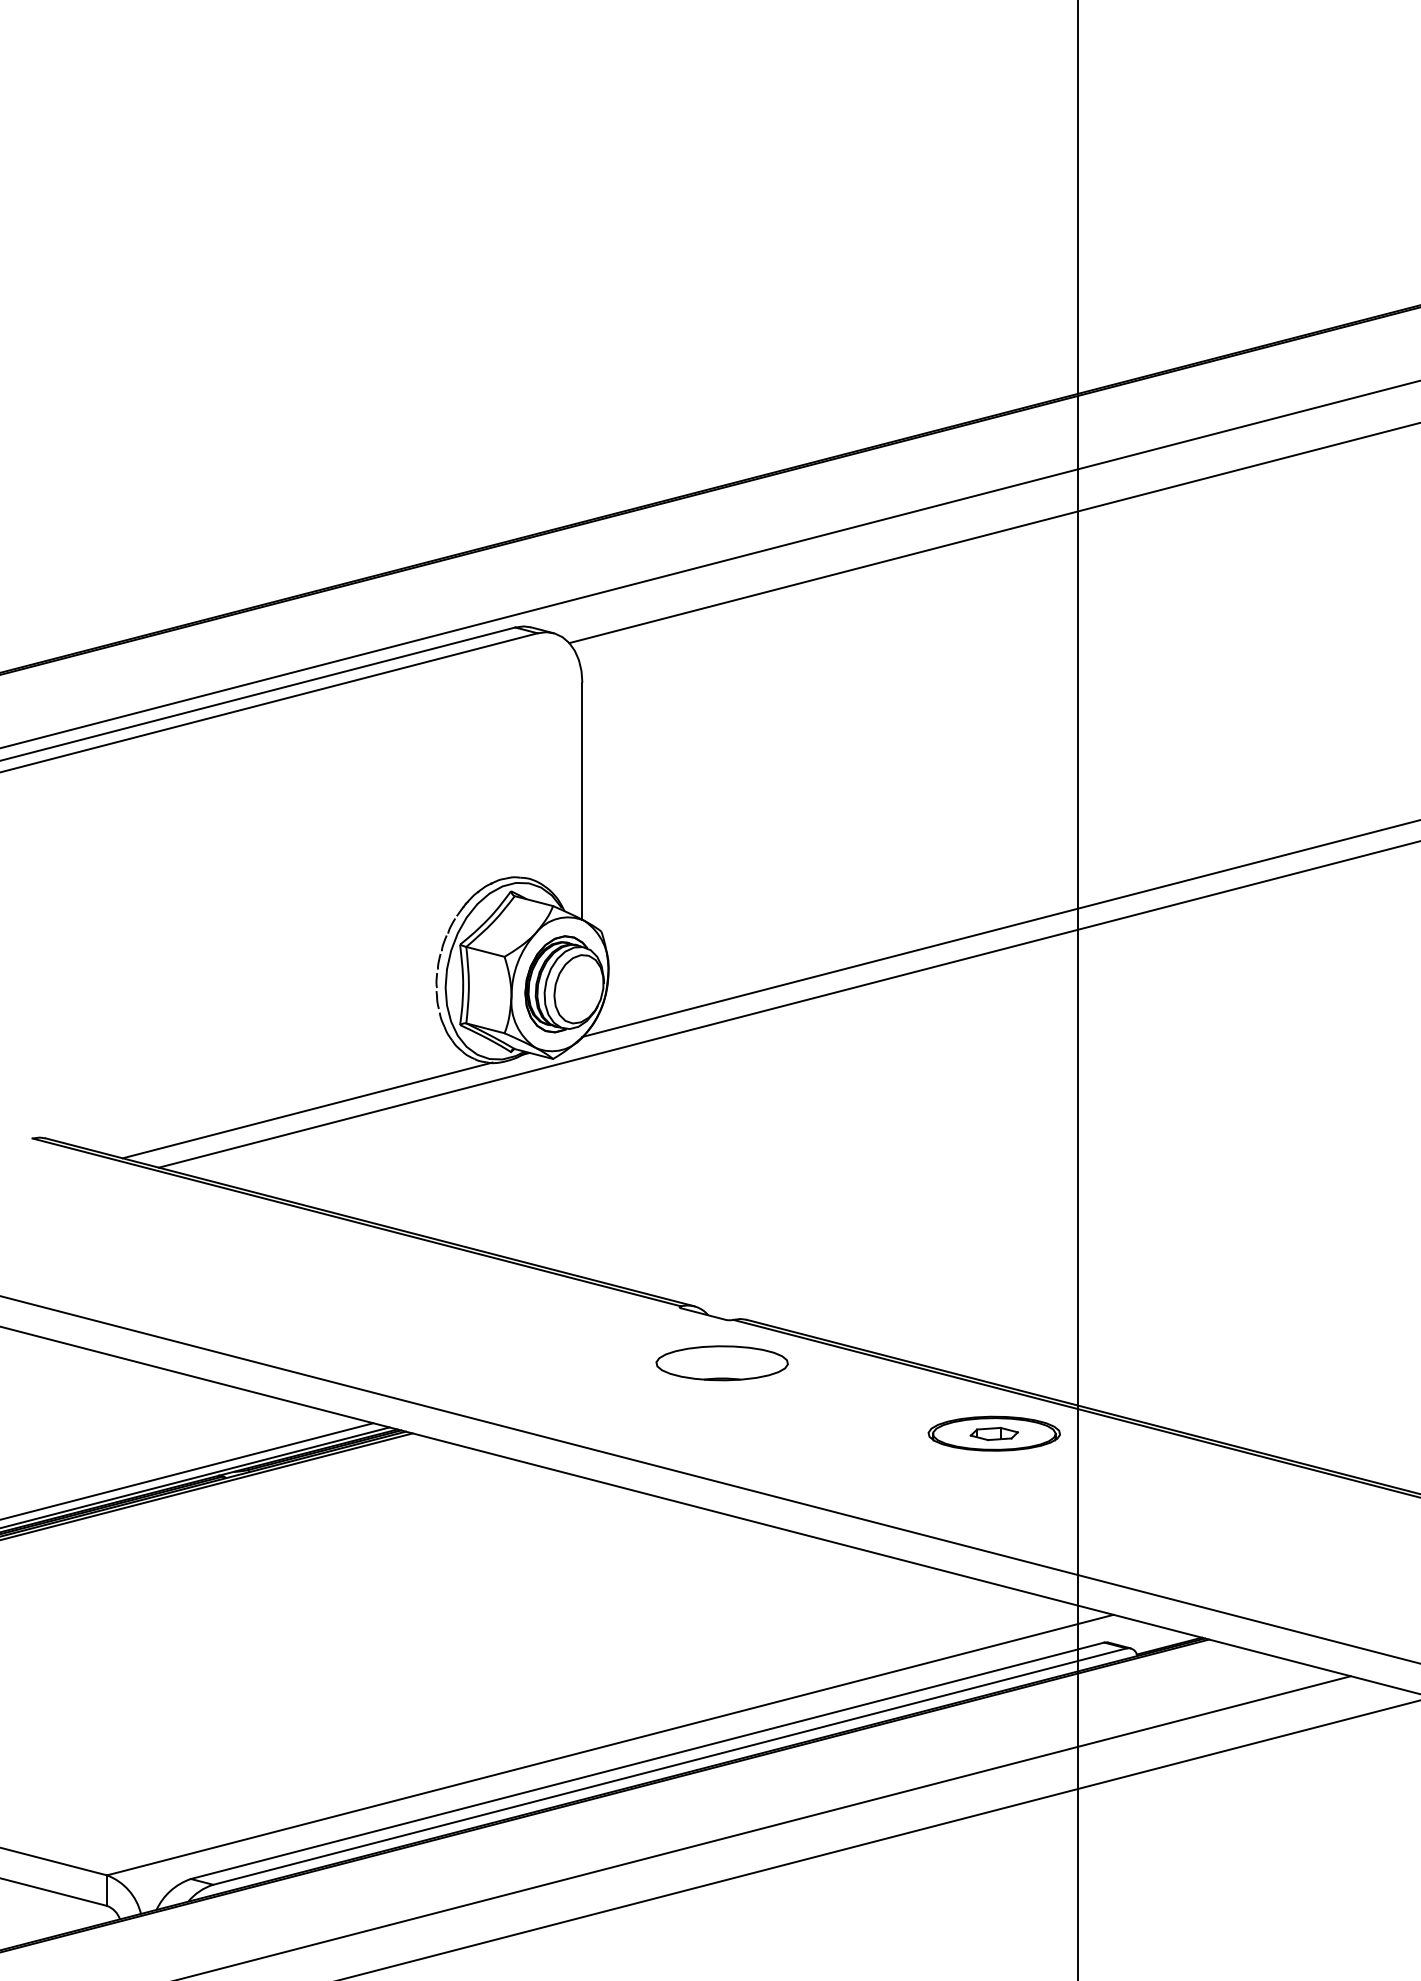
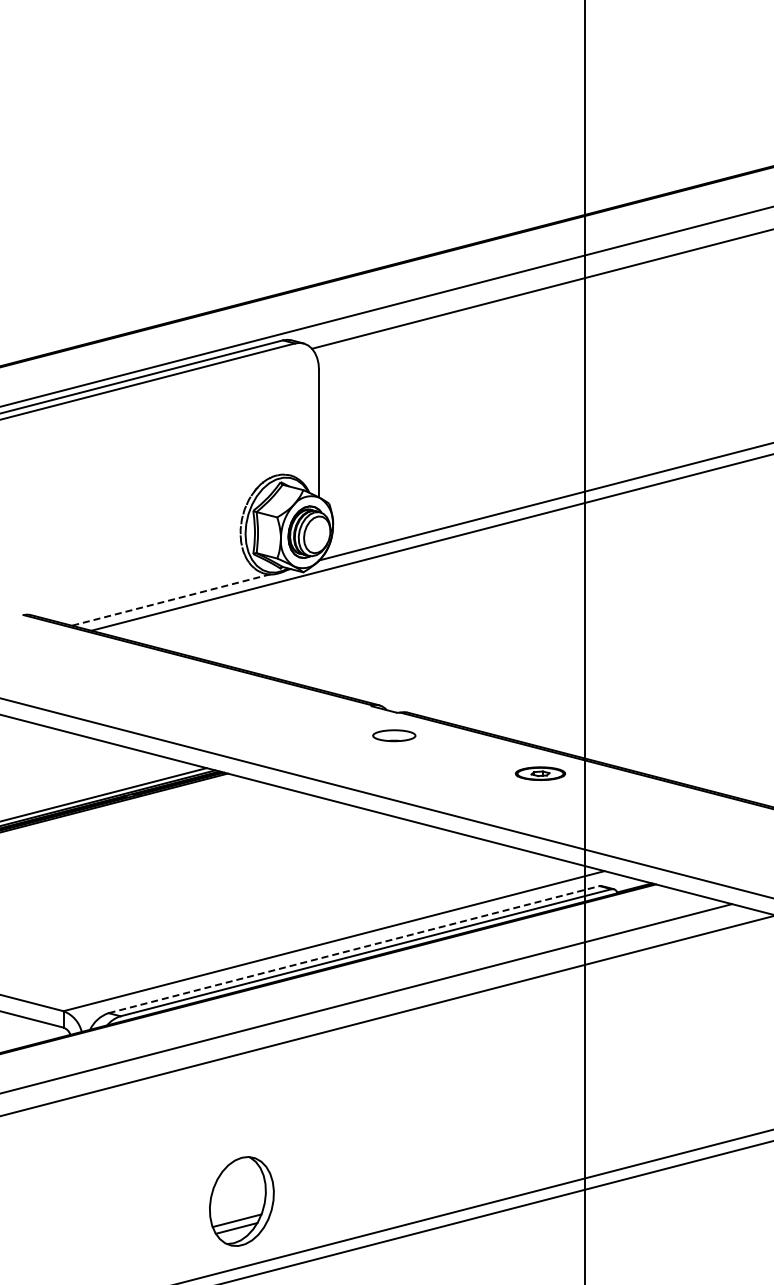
line: (307, 1111) -> (171, 600), solid -> dashed
part: (722, 1362) -> (394, 735), size x0.6
part: (994, 1433) -> (540, 773), size x0.7
line: (648, 1760) -> (354, 949), solid -> dashed

